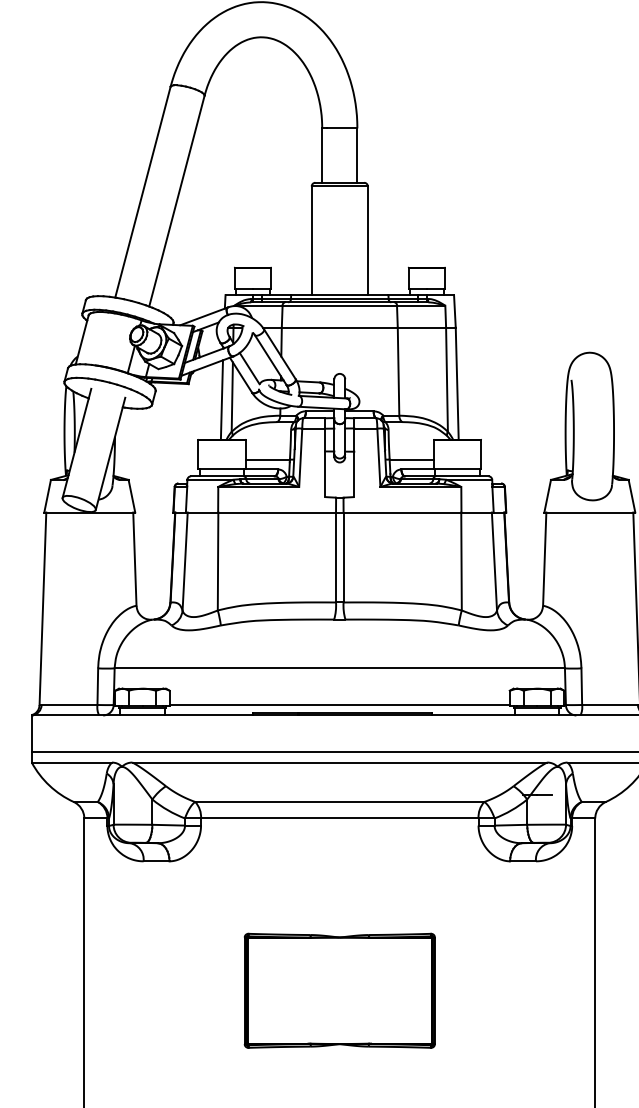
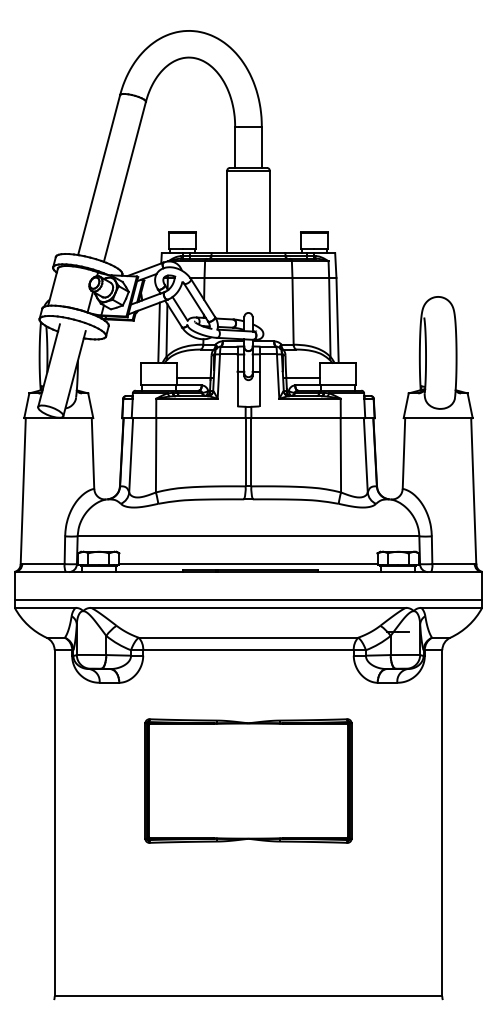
part: (339, 990) -> (248, 780), size x1.43

